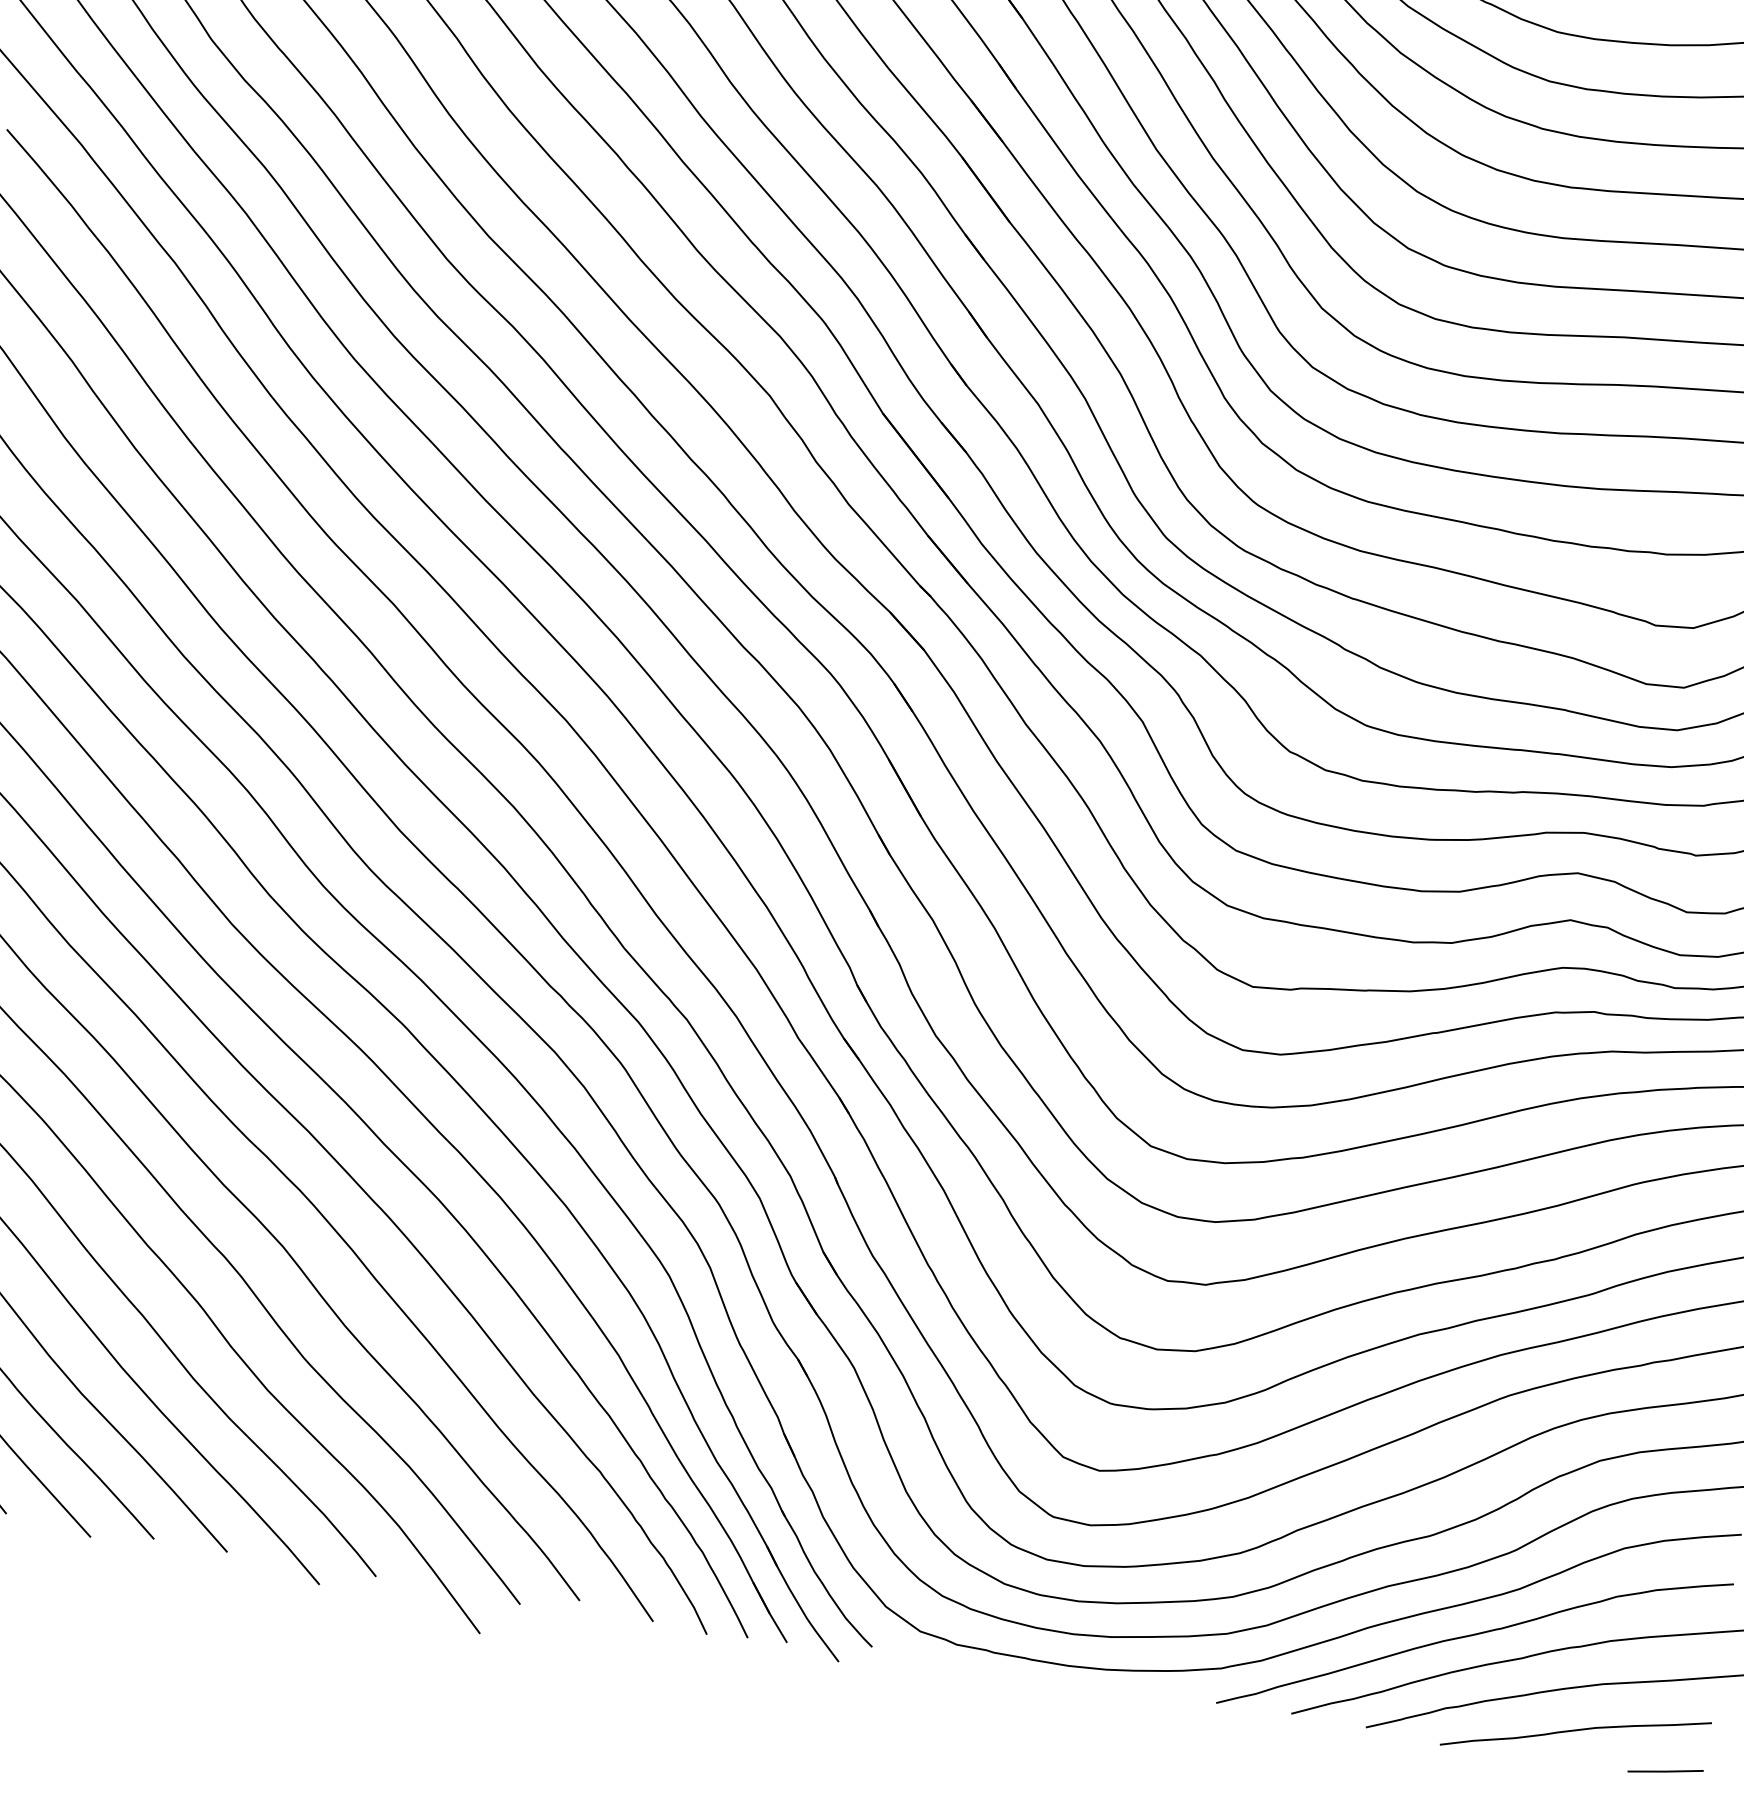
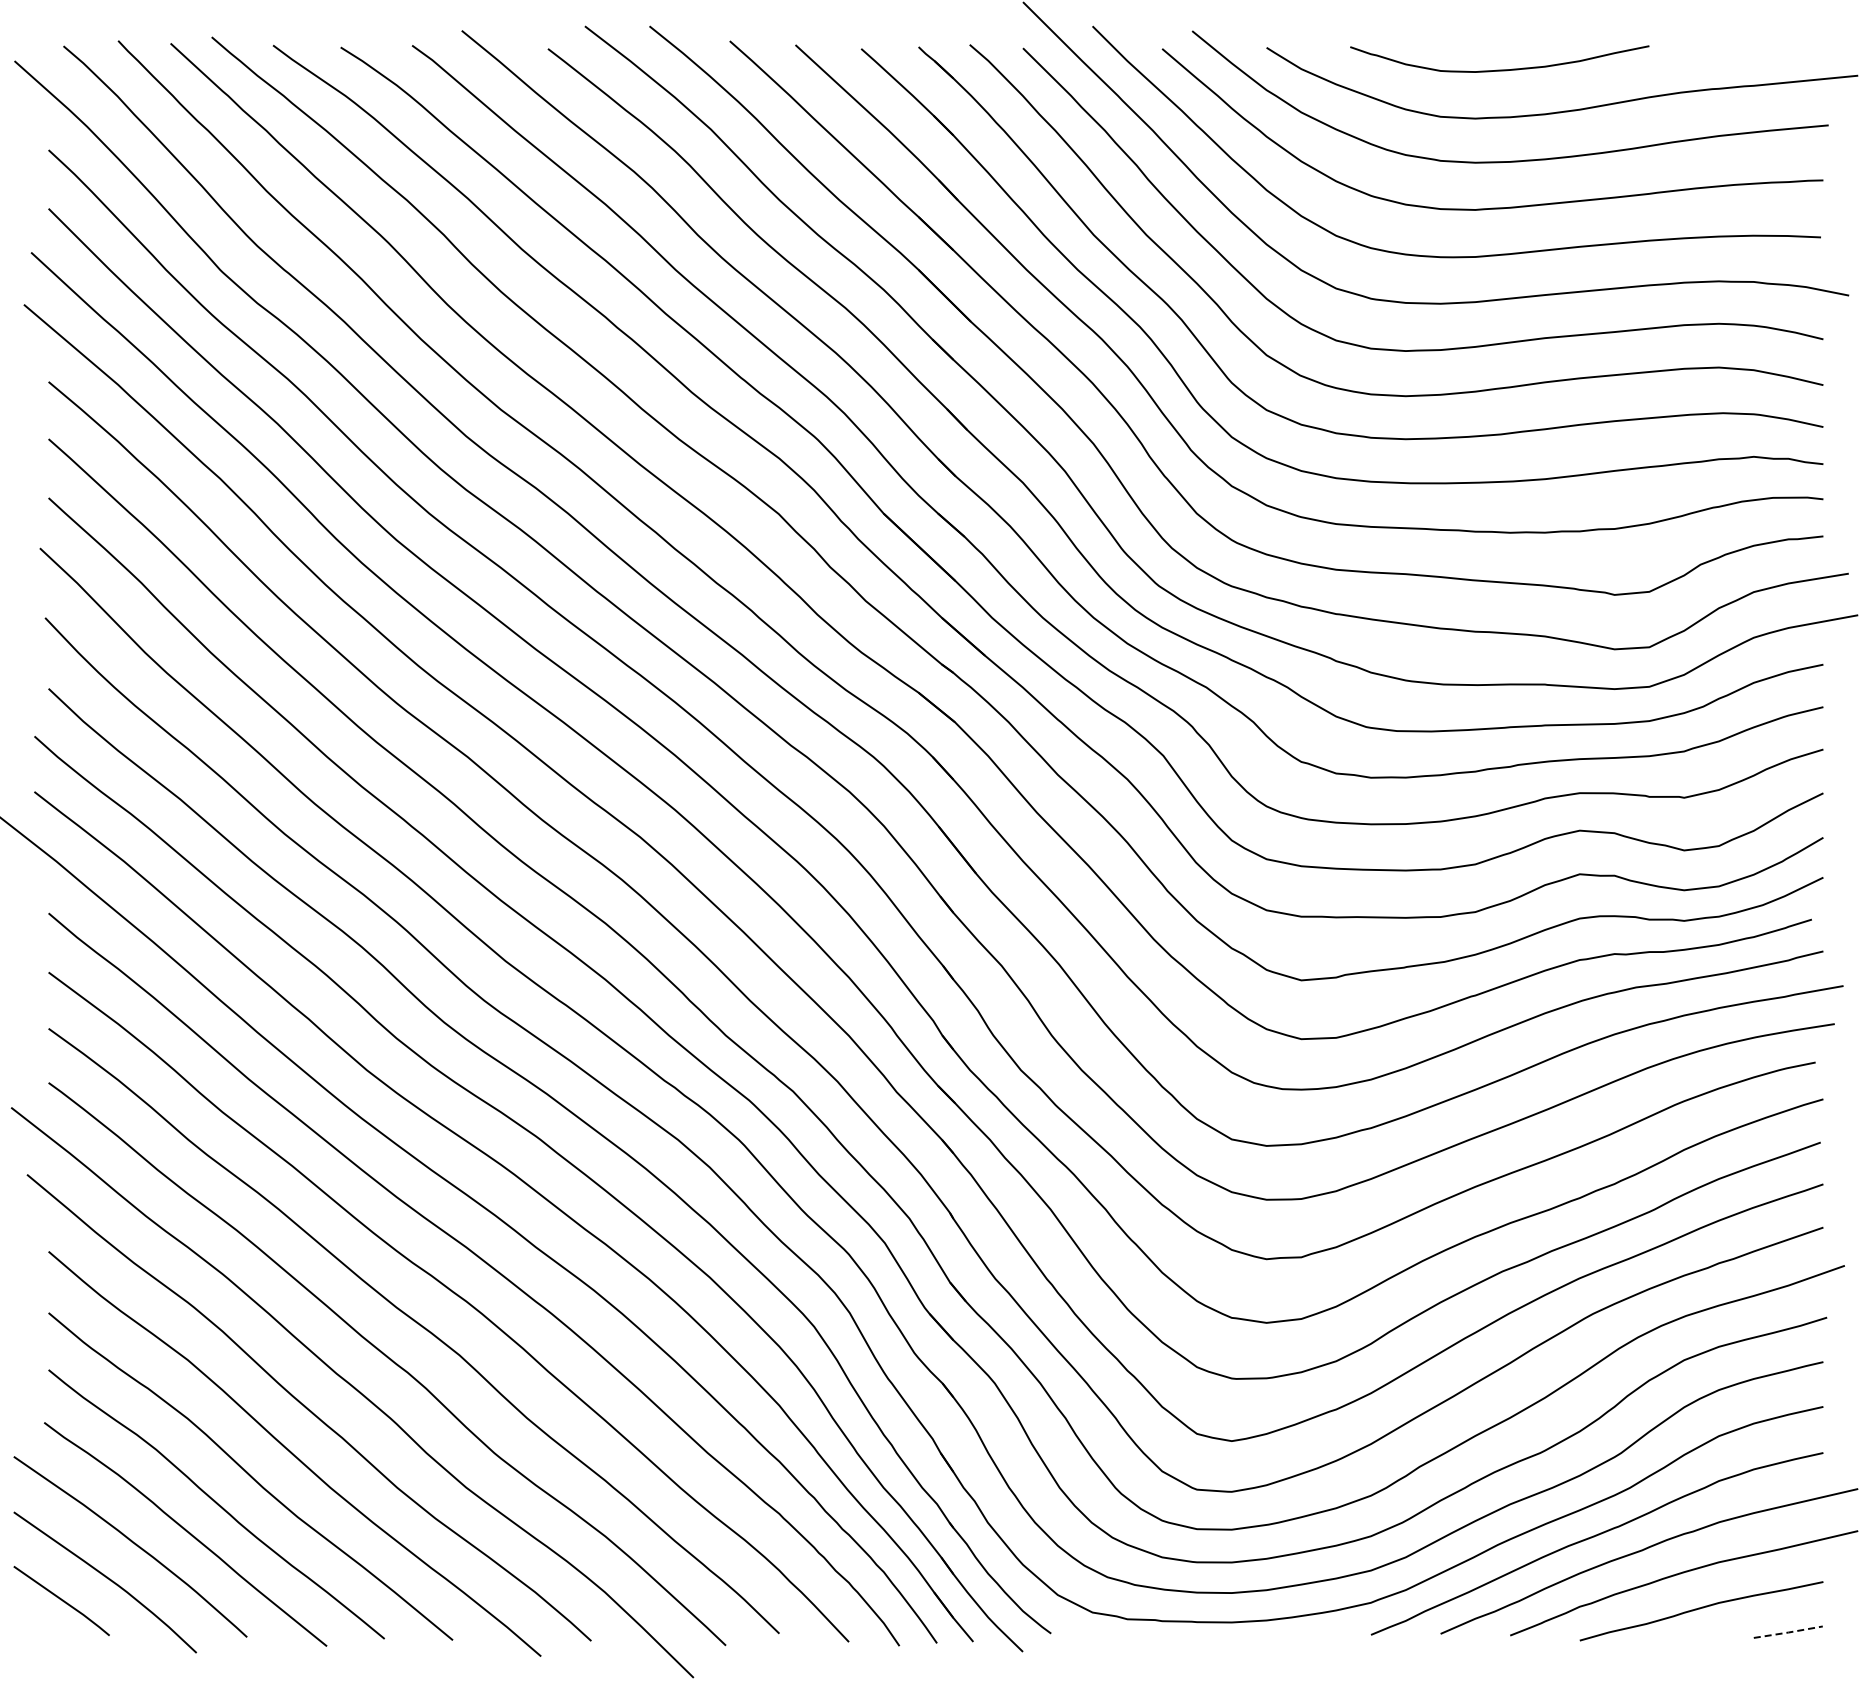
line: (1665, 1771) -> (1788, 1632), solid -> dashed

